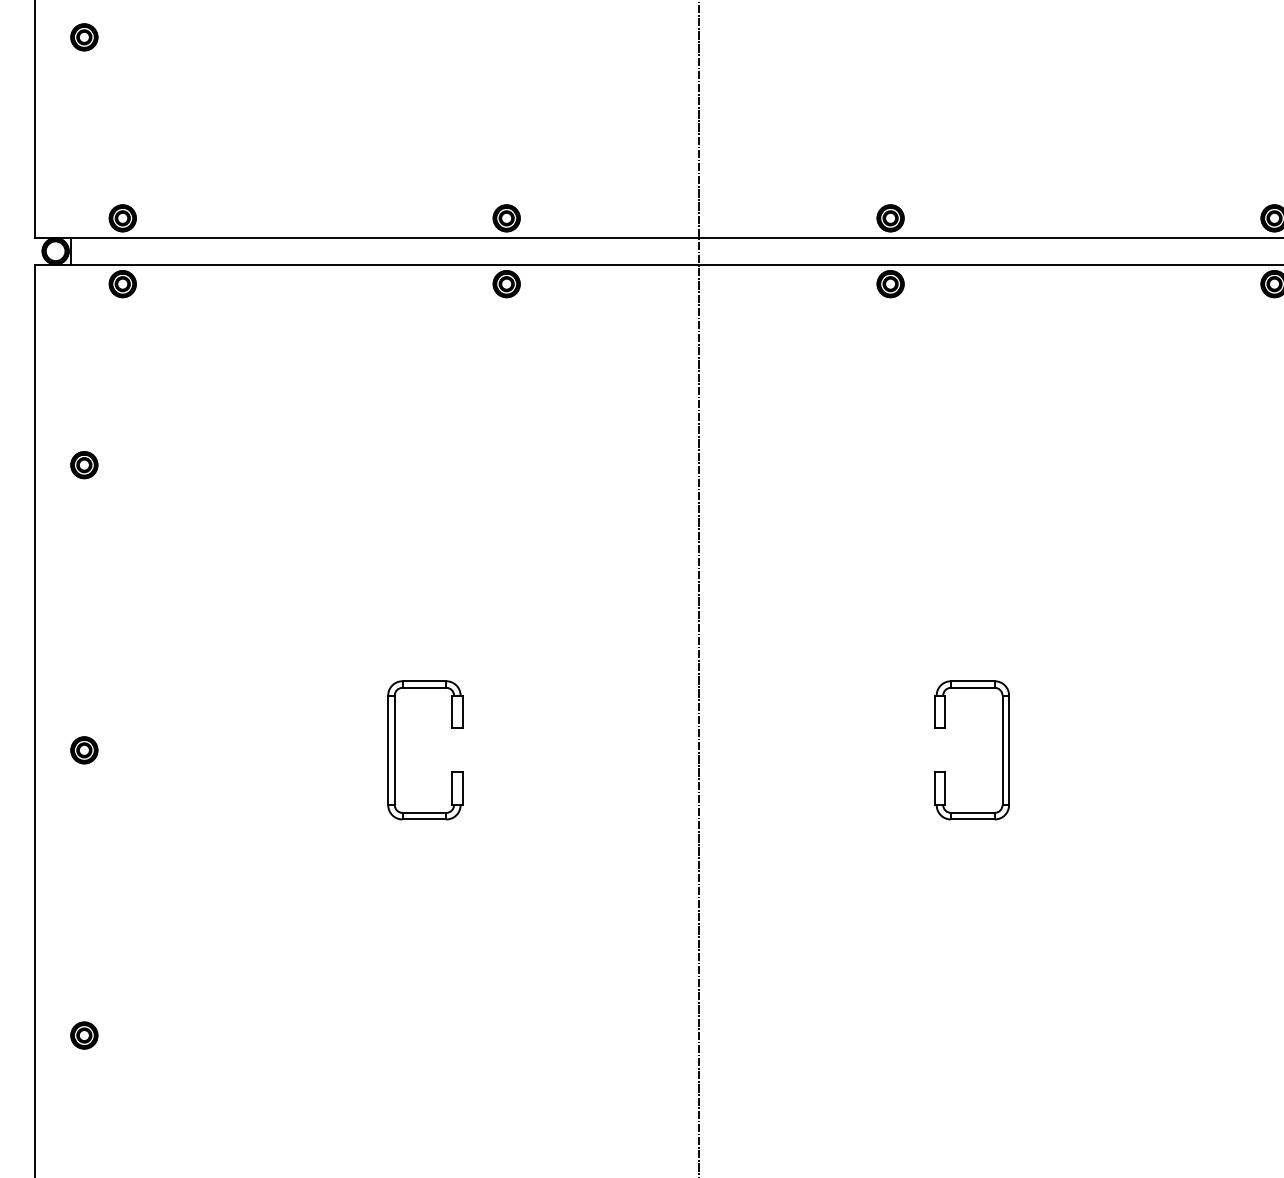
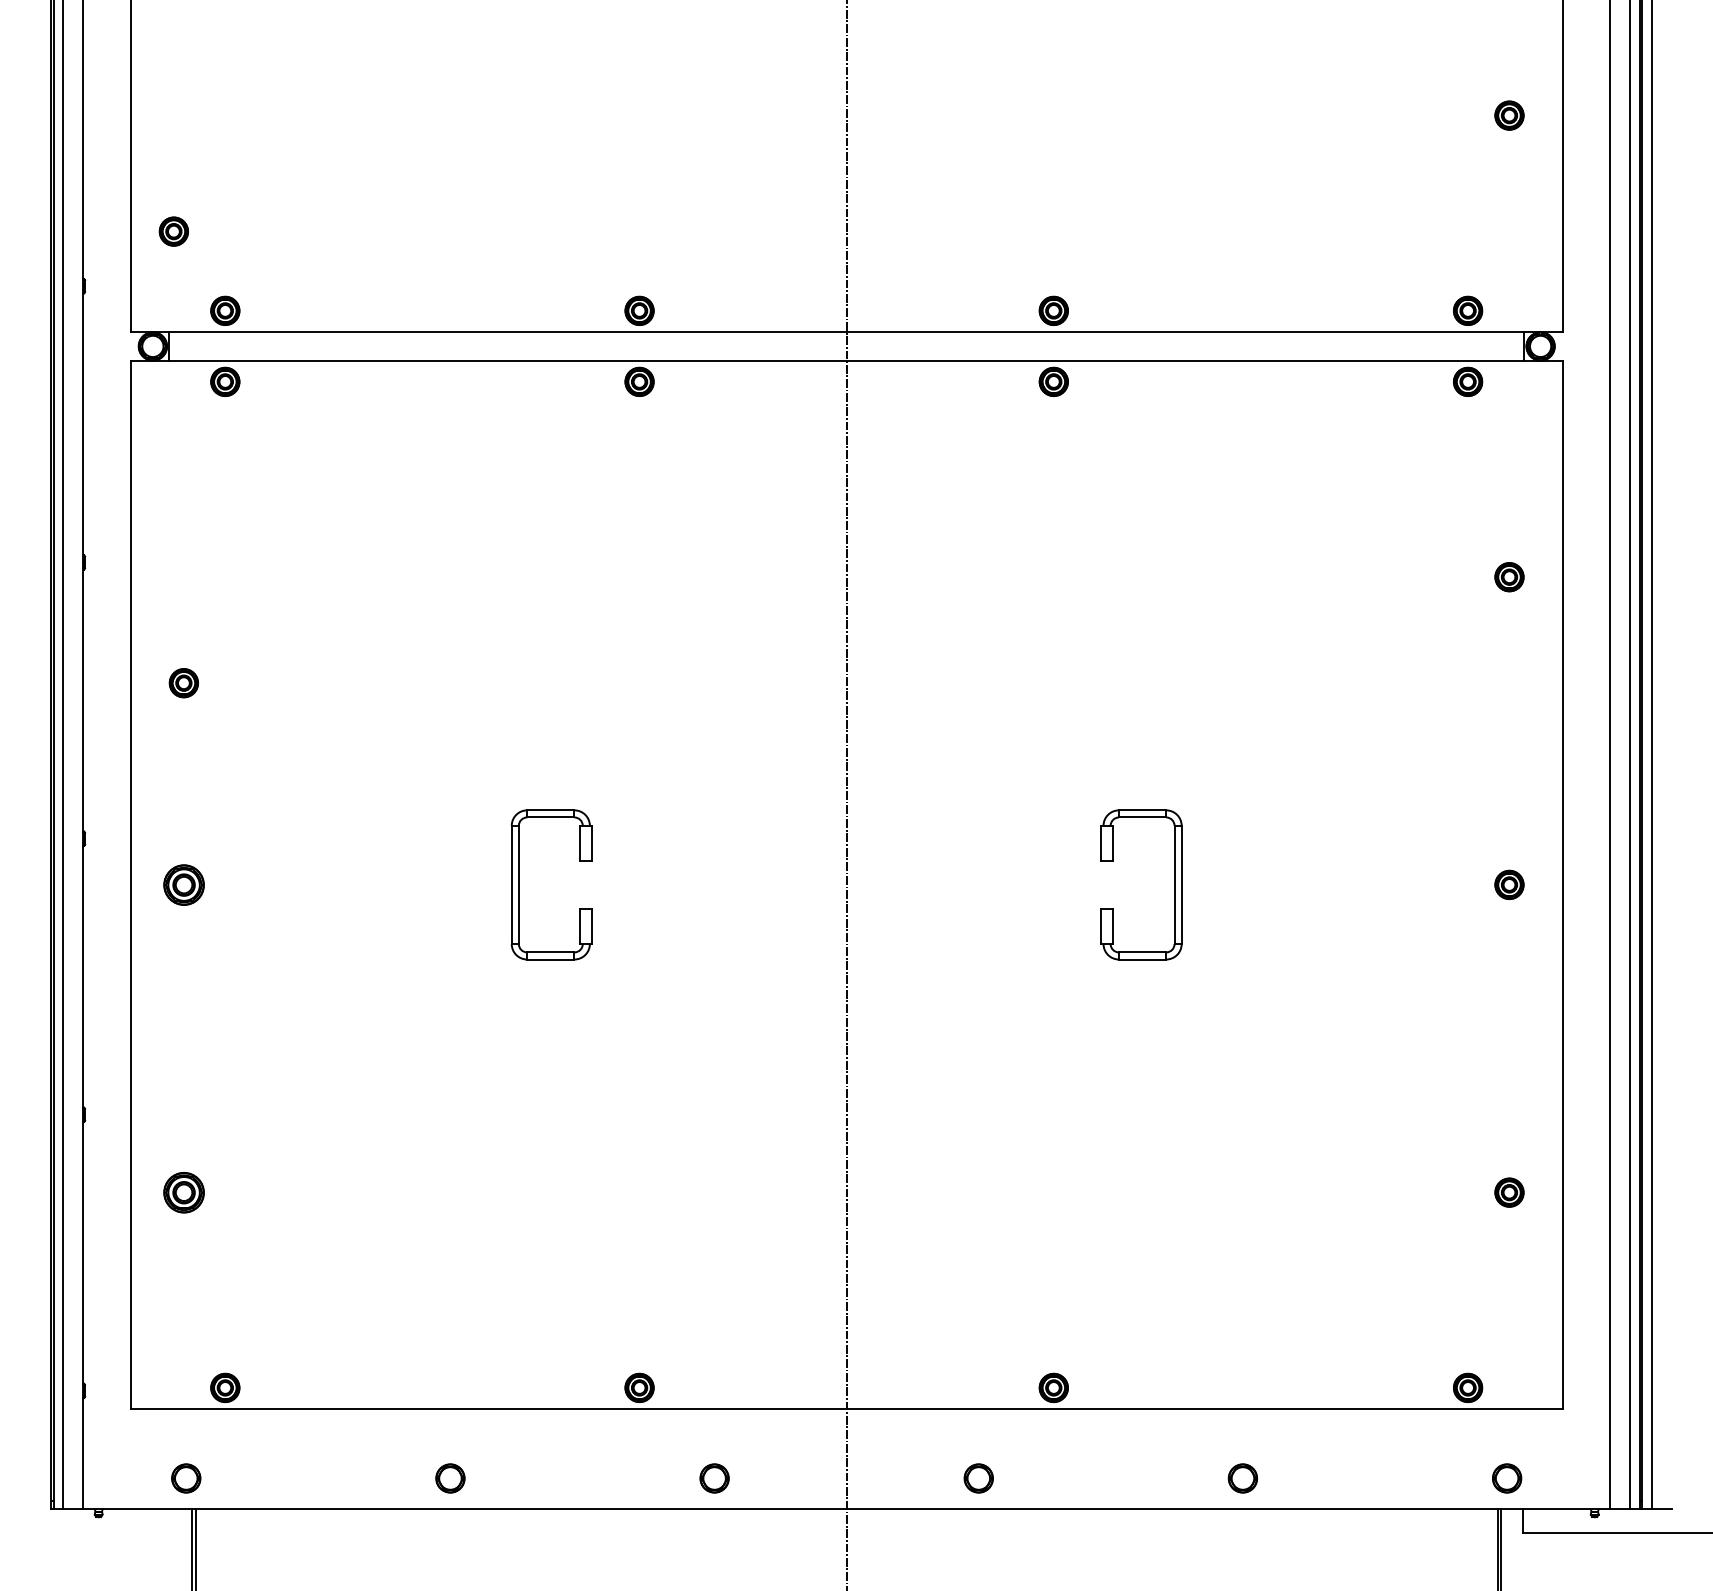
part: (84, 37) -> (173, 231), moved
part: (84, 465) -> (183, 683), moved
part: (84, 749) -> (183, 884), size x1.4
part: (84, 1035) -> (183, 1192), size x1.4

